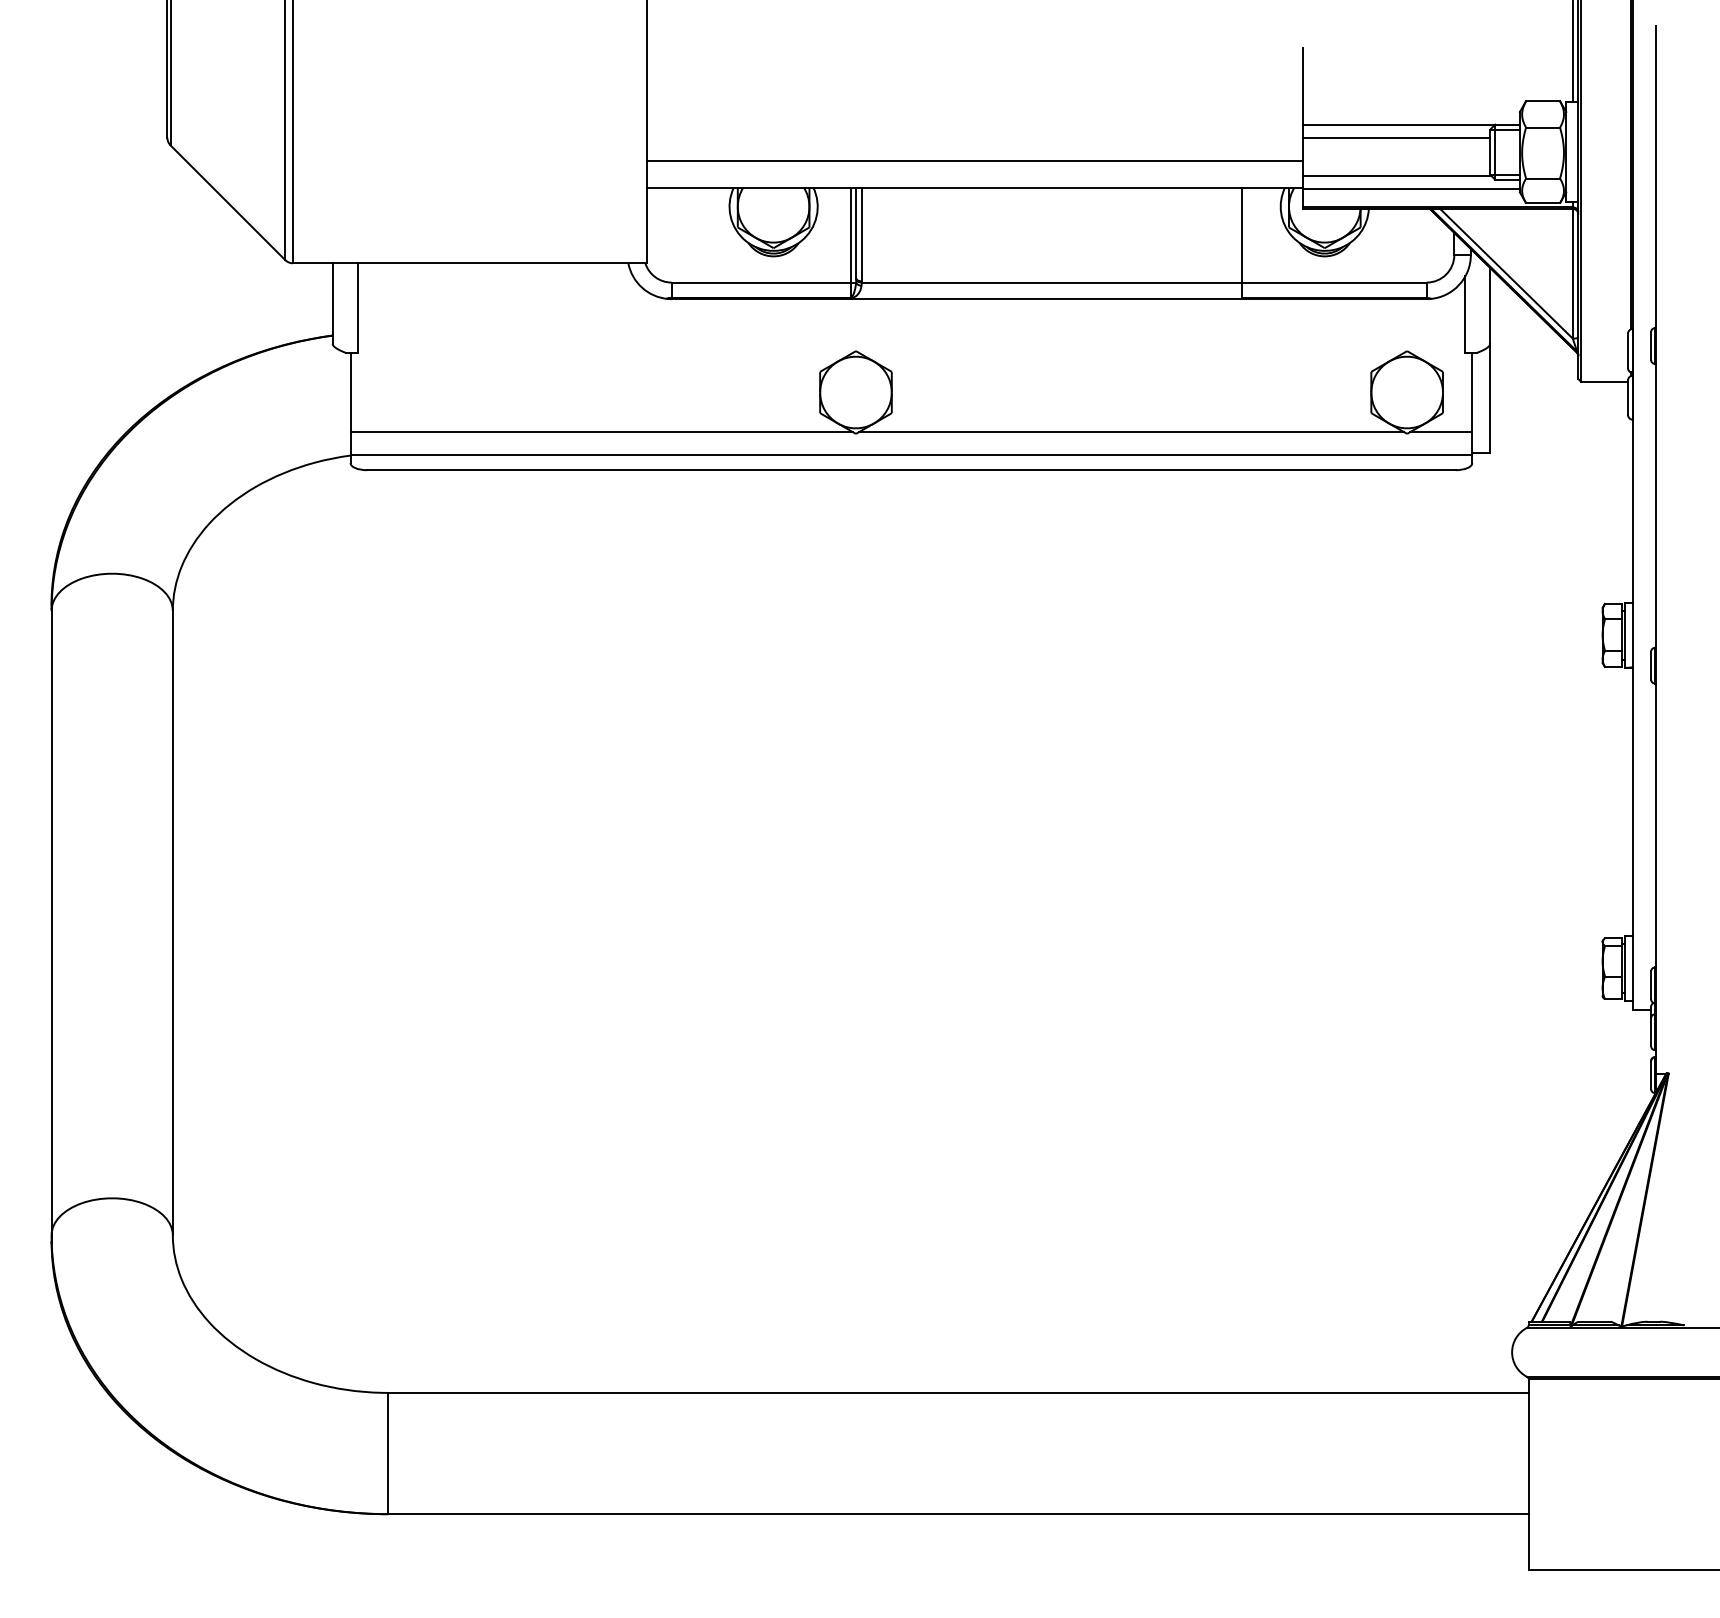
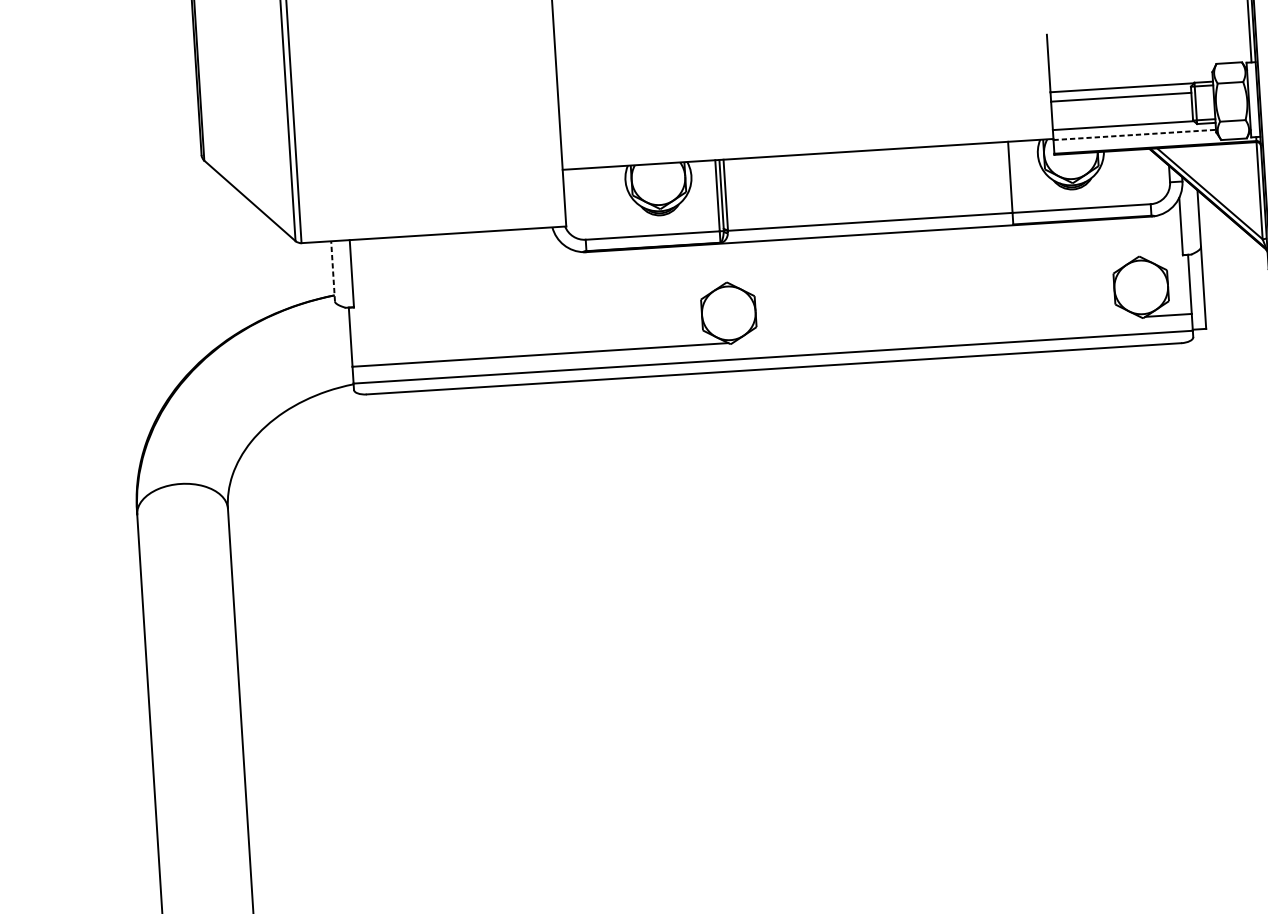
line: (974, 161) -> (806, 134), removed
line: (1411, 189) -> (1134, 135), solid -> dashed
line: (332, 302) -> (332, 270), solid -> dashed
line: (1131, 432) -> (936, 330), removed

